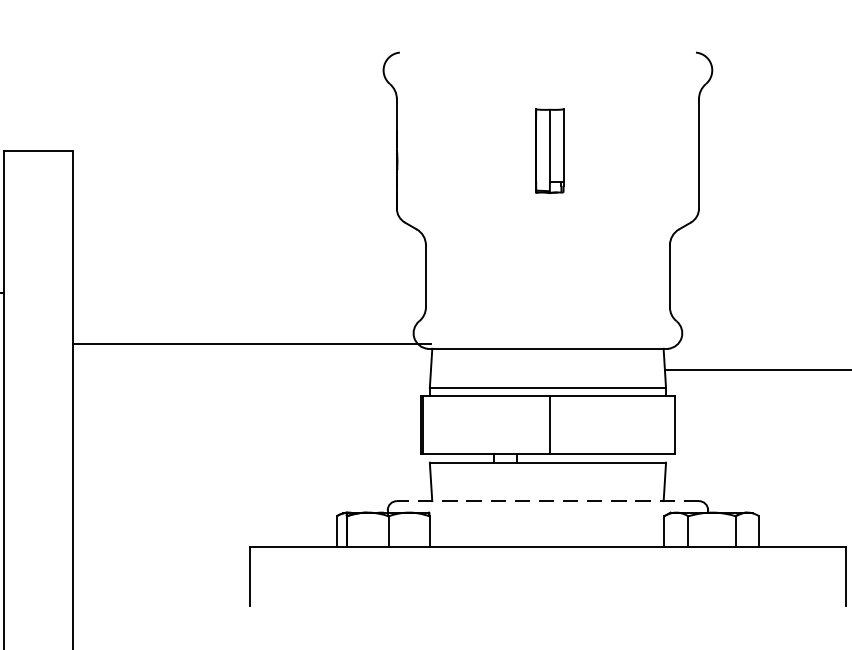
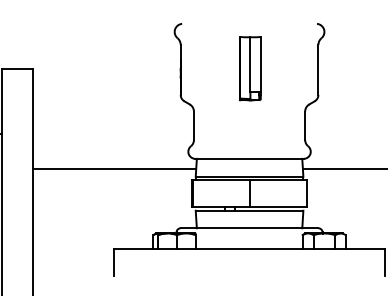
part: (549, 150) -> (250, 68), size x1.67
line: (251, 343) -> (114, 168), moved
line: (547, 501) -> (249, 228), dashed -> solid

